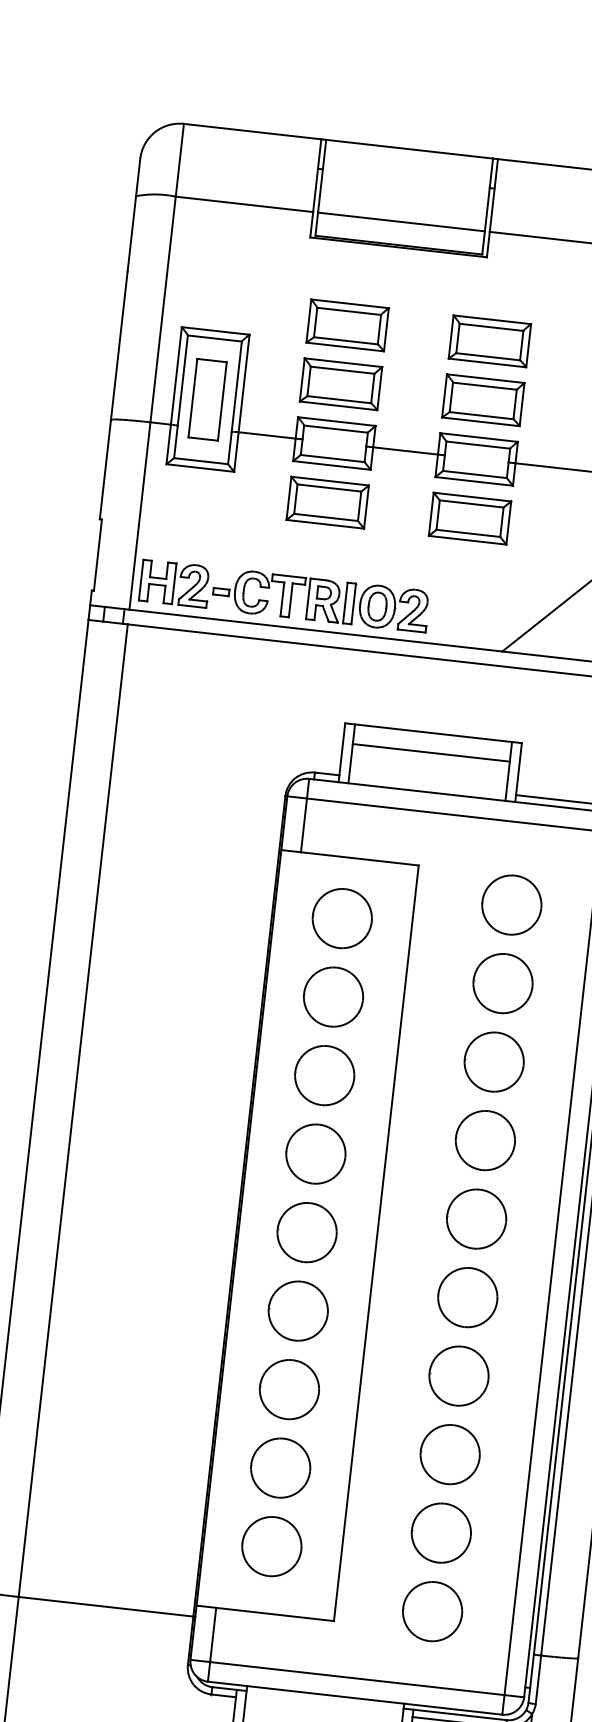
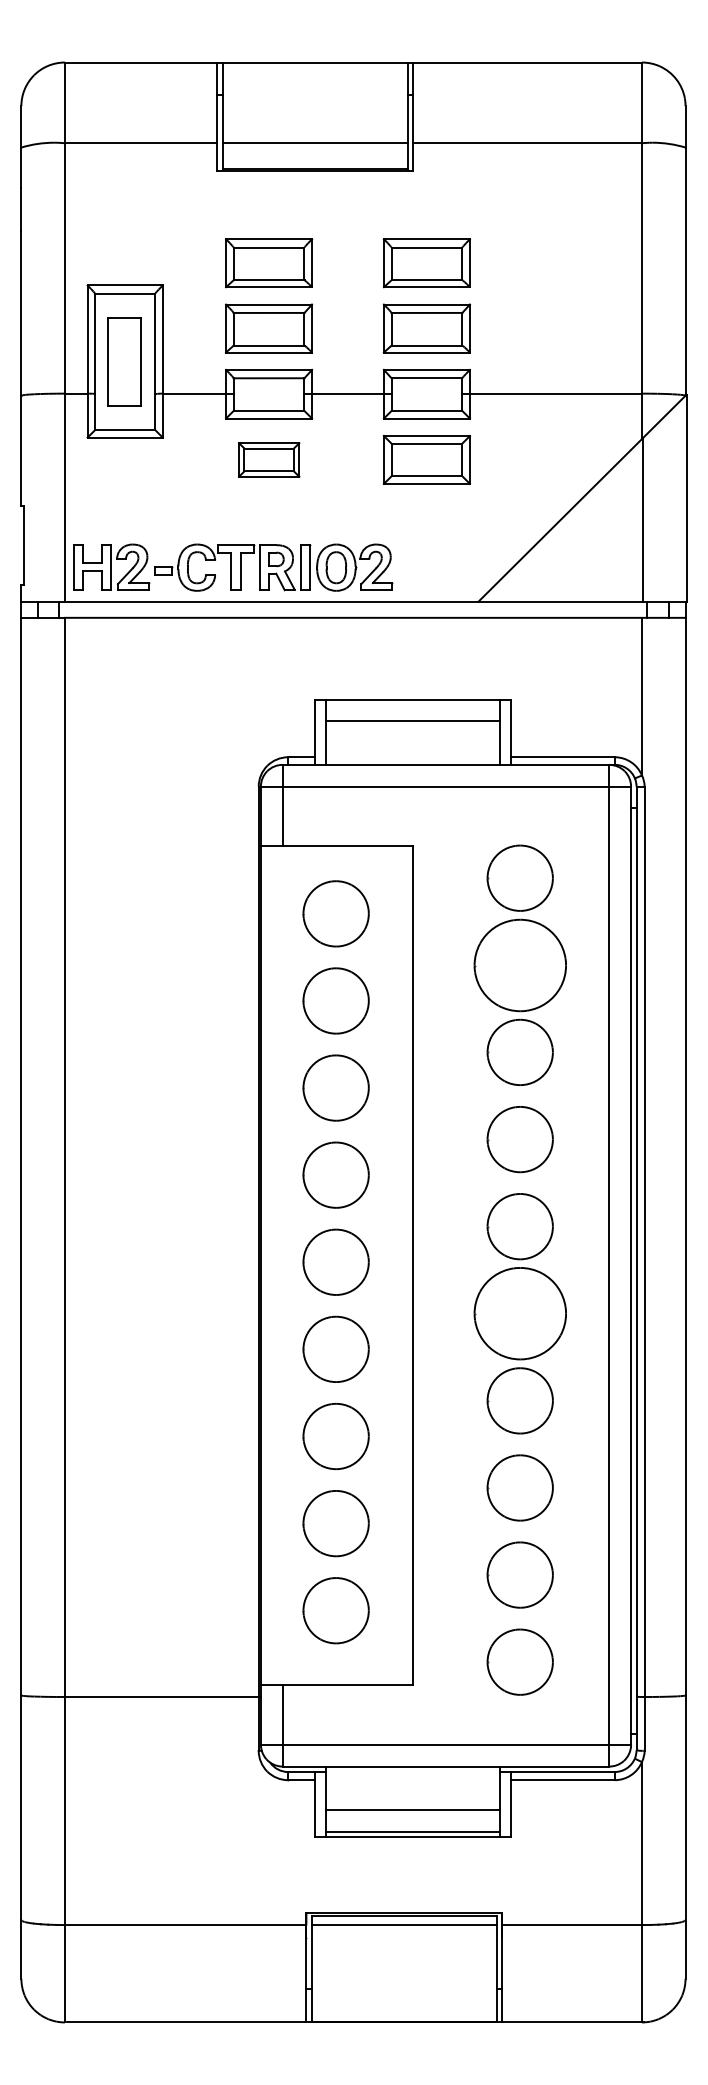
part: (328, 502) -> (269, 459), size x0.7
part: (502, 982) -> (519, 964), size x1.4
part: (467, 1297) -> (519, 1313), size x1.4

